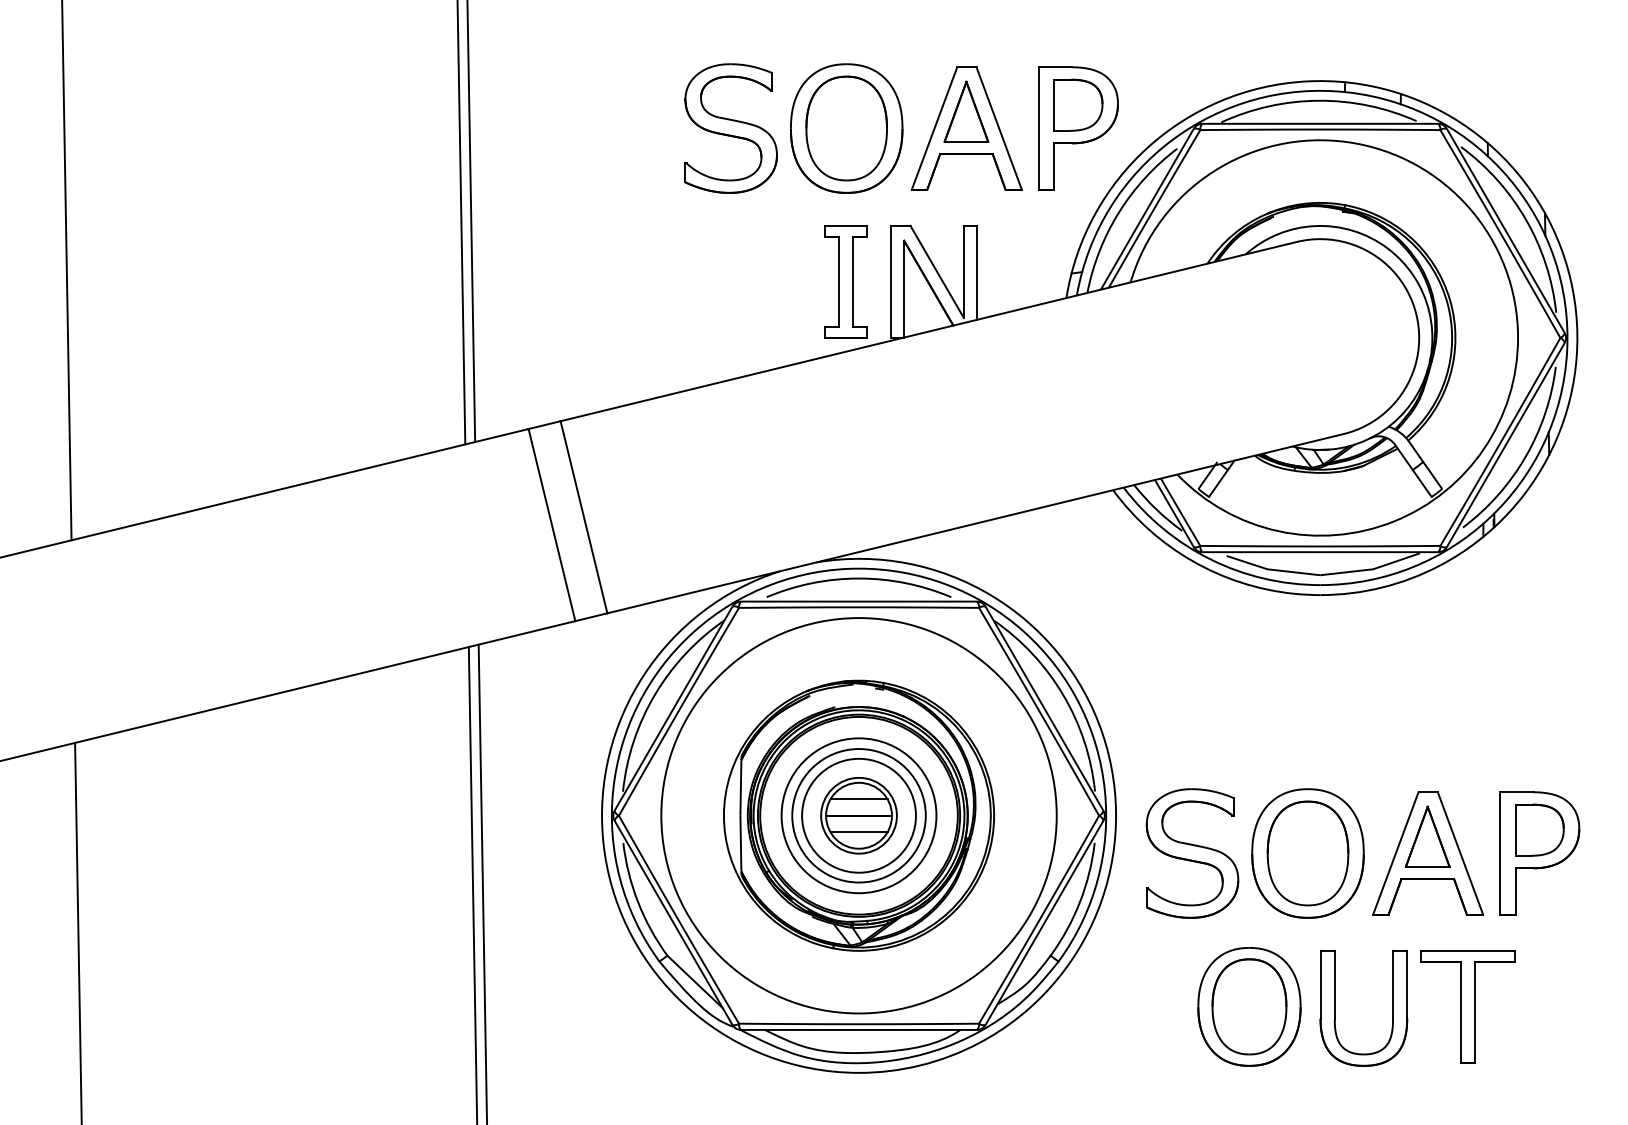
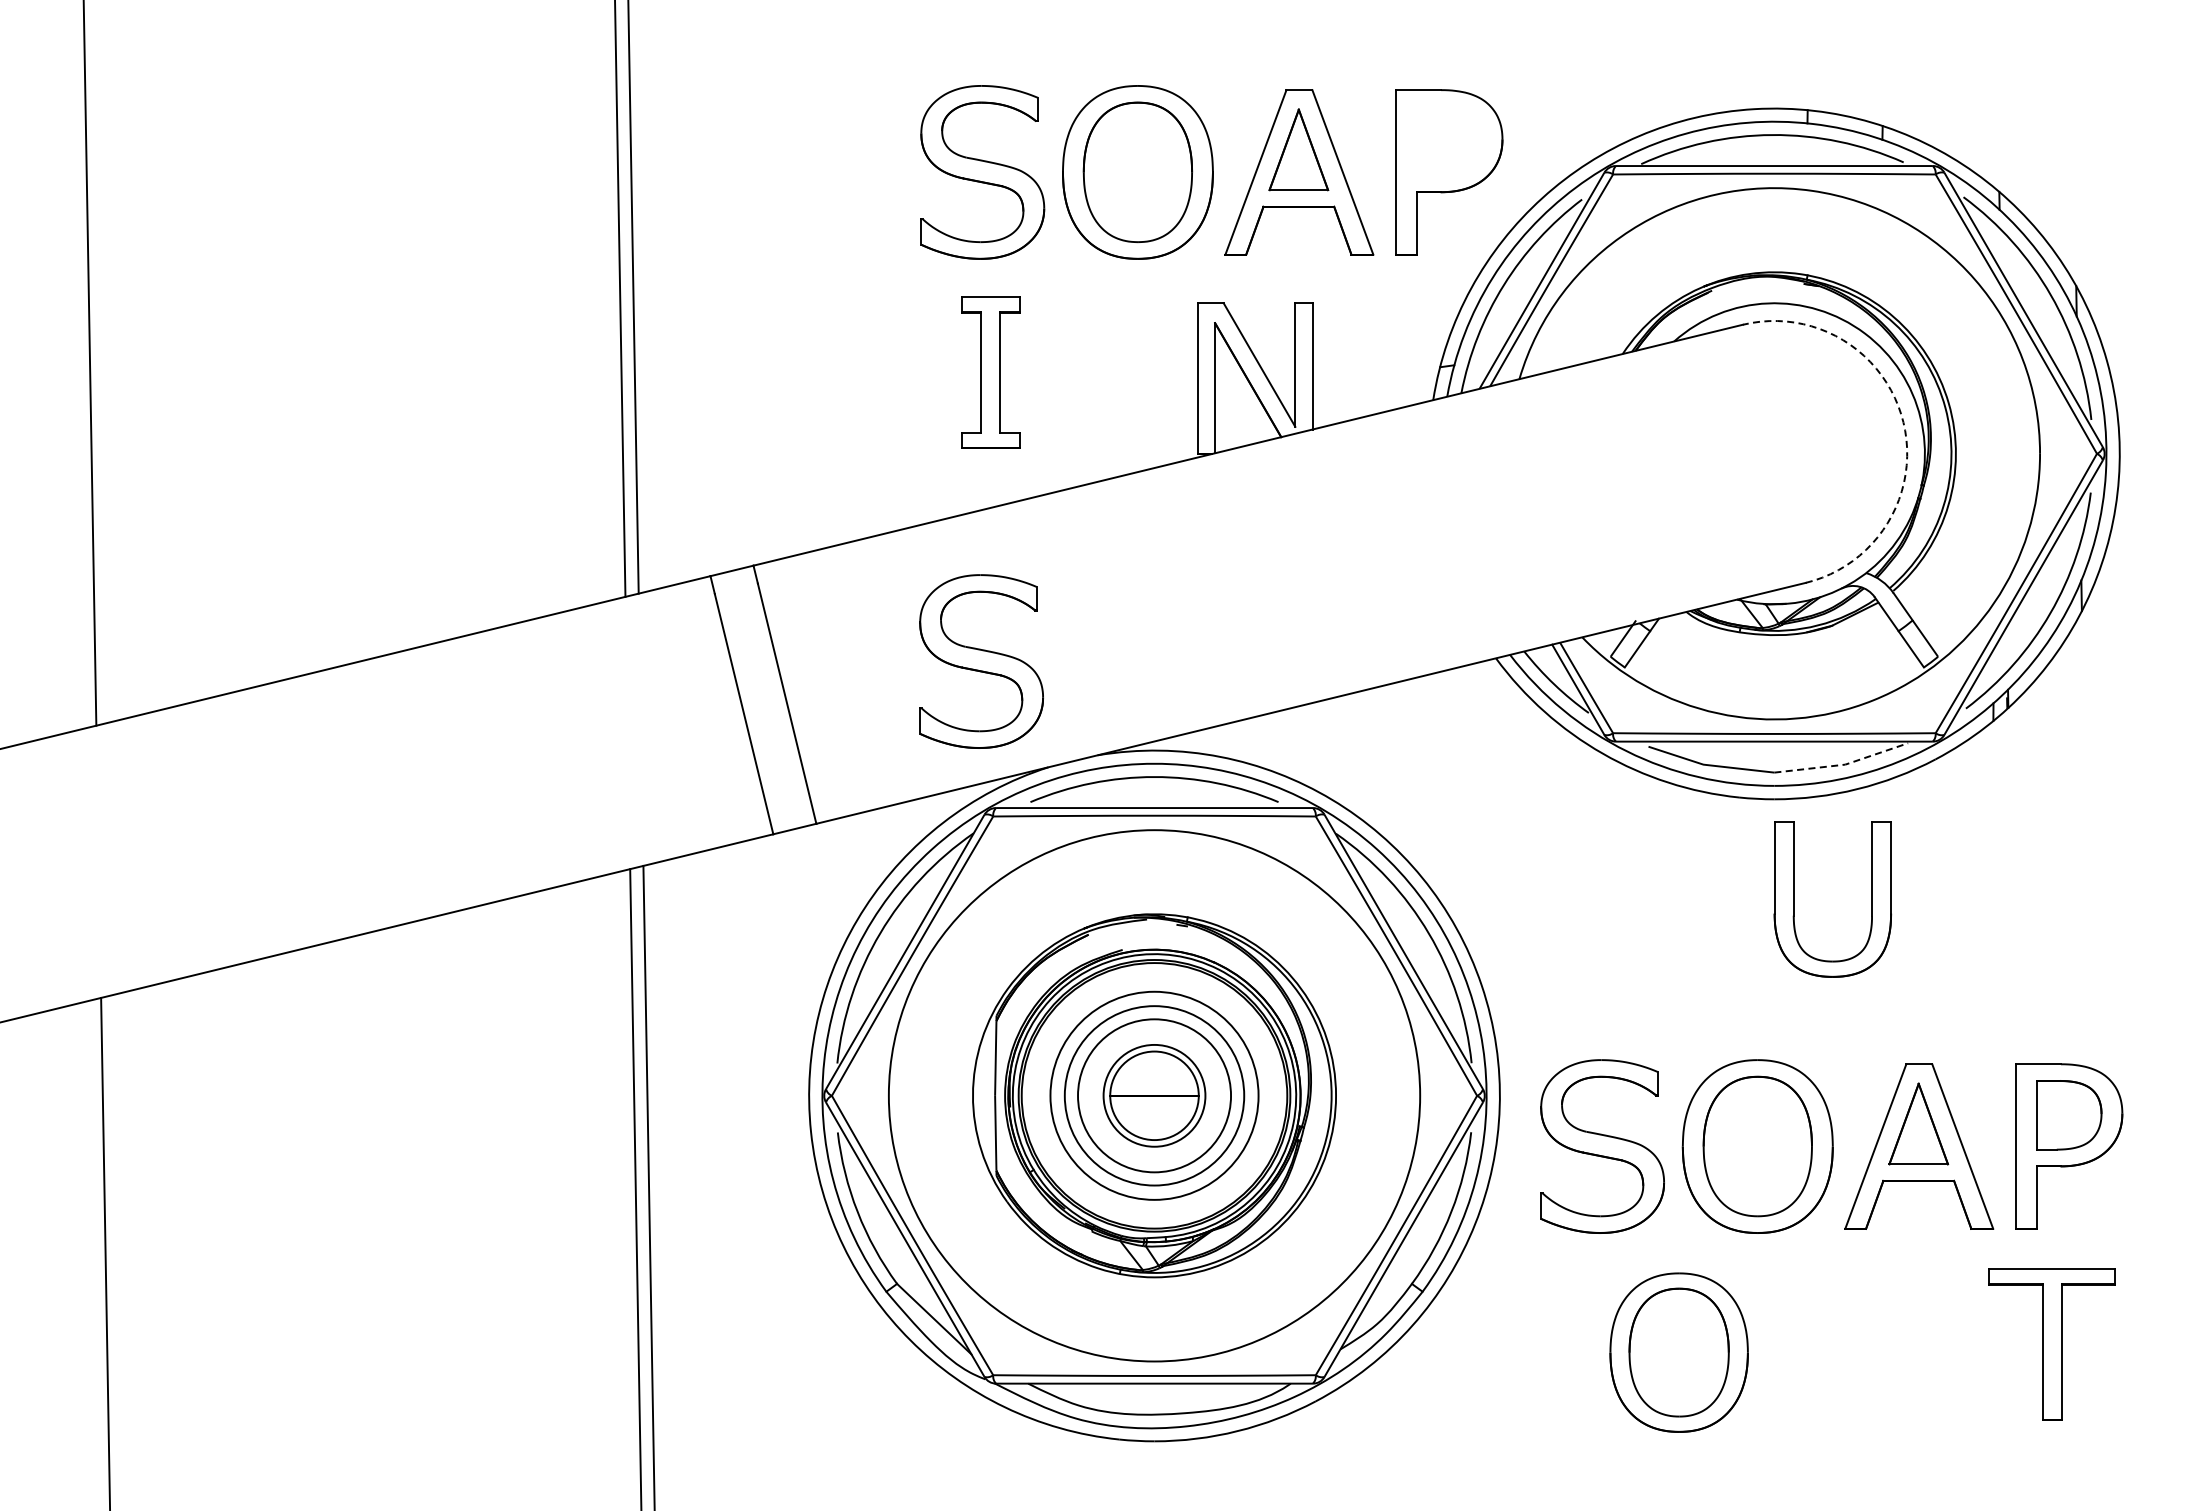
part: (1078, 104) -> (1449, 140), removed
part: (845, 281) -> (990, 372), moved
arc: (1416, 314) -> (1903, 422), solid -> dashed
part: (730, 492) -> (981, 661), added
line: (1371, 569) -> (1843, 764), solid -> dashed
line: (859, 799) -> (1154, 1073), removed
line: (859, 831) -> (1154, 1117), removed
part: (1467, 1006) -> (2051, 1344), moved
part: (1335, 1008) -> (1794, 899), moved

